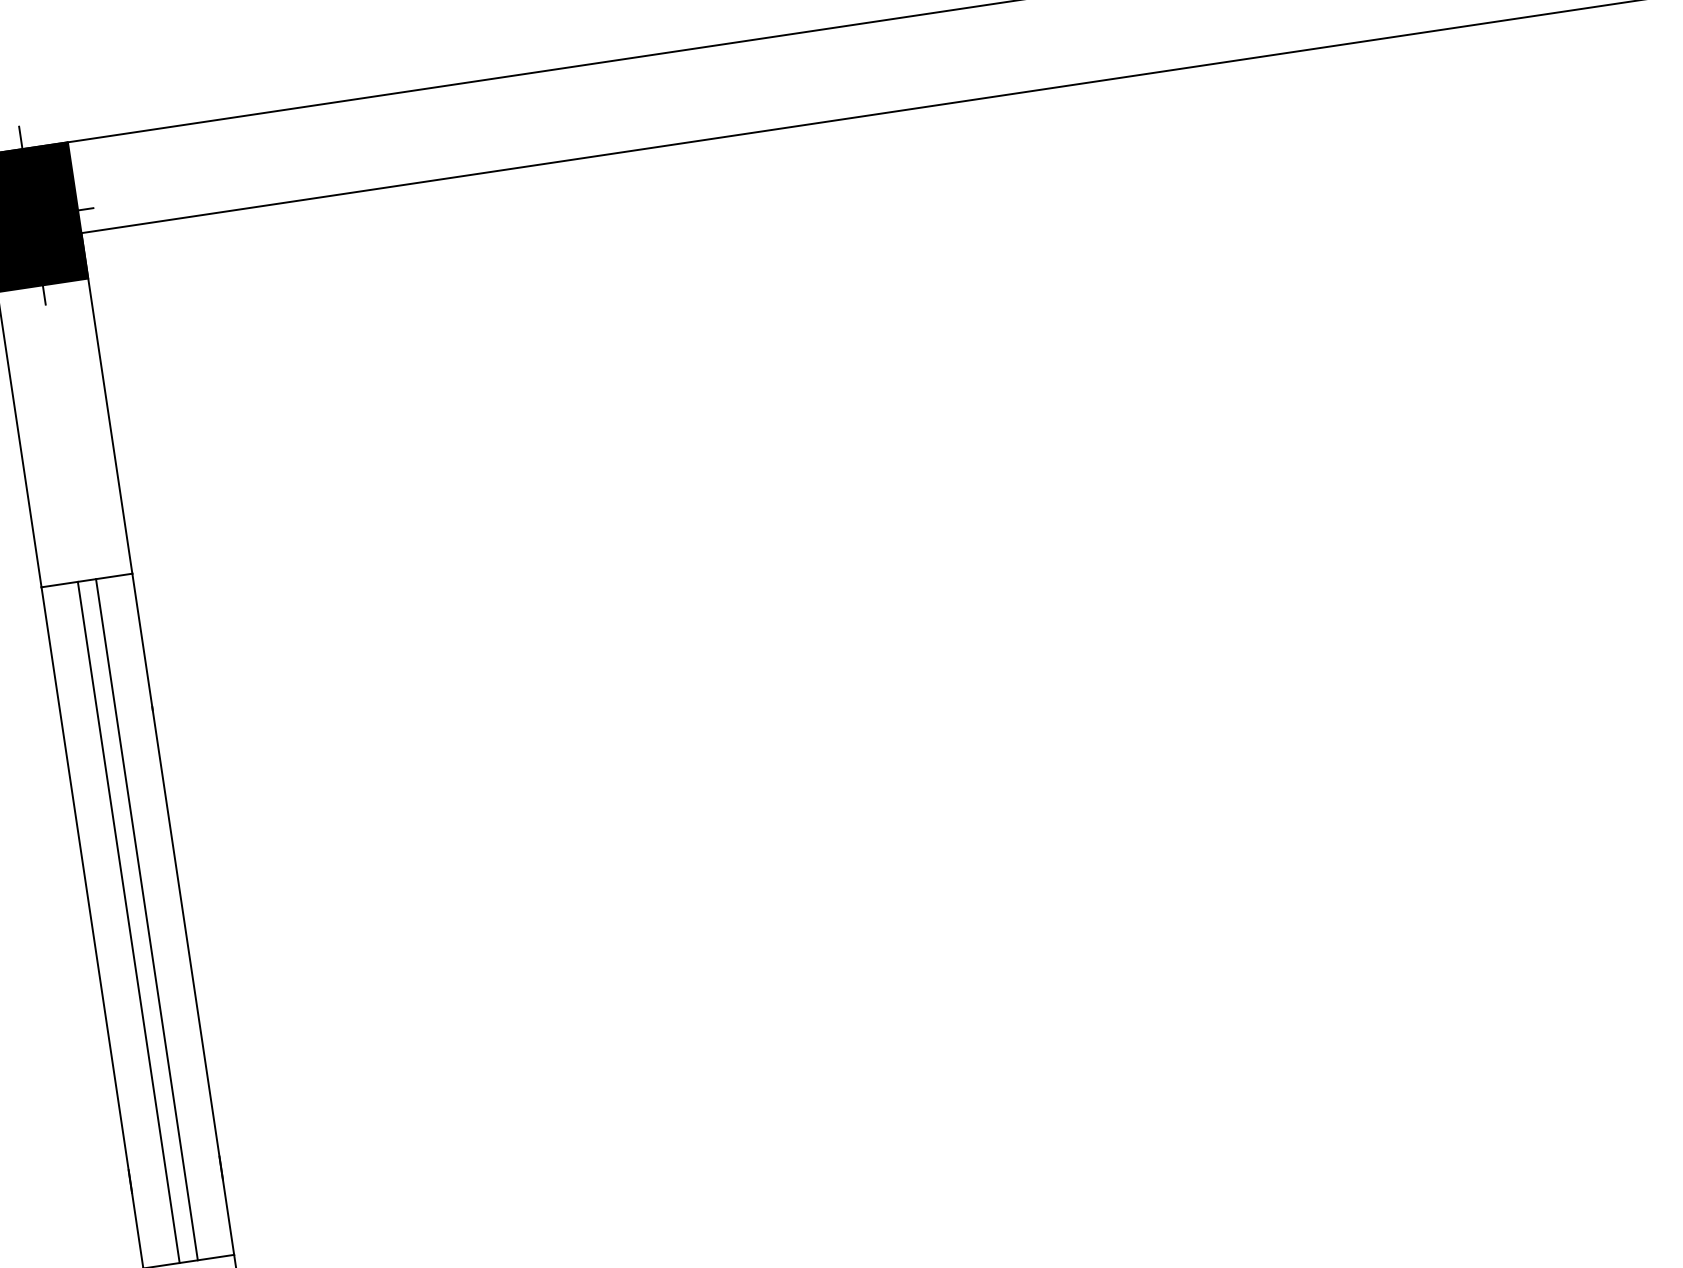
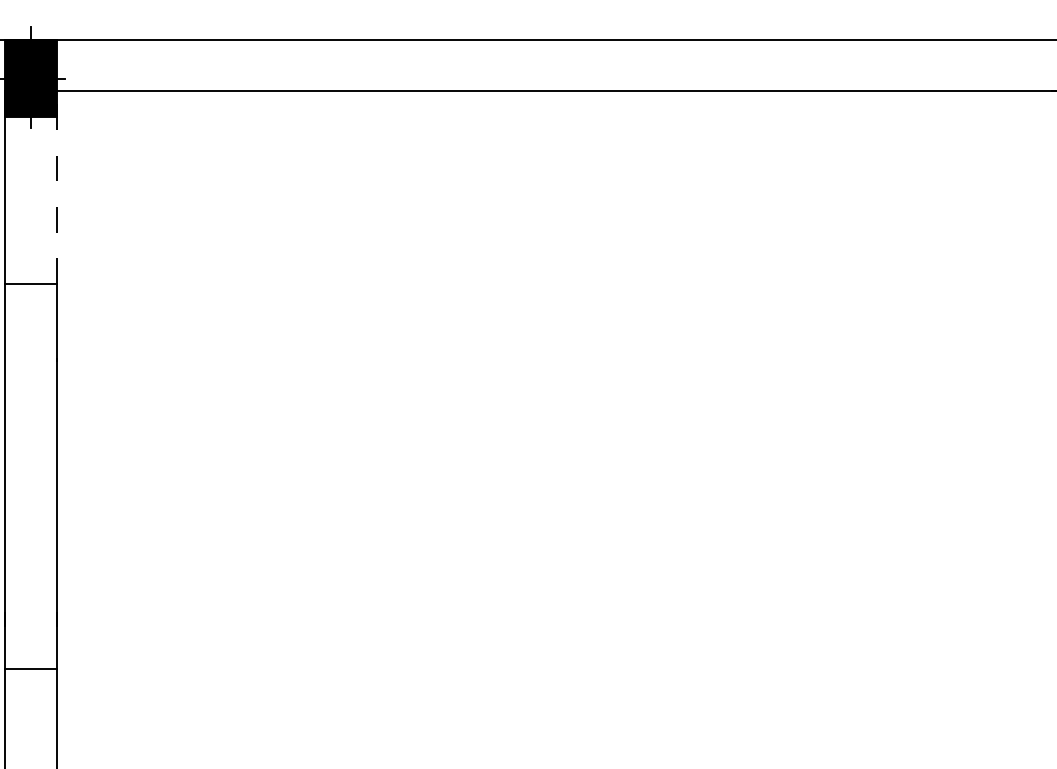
line: (106, 403) -> (56, 187), solid -> dashed
line: (147, 918) -> (36, 475), removed
line: (128, 921) -> (25, 475), removed

